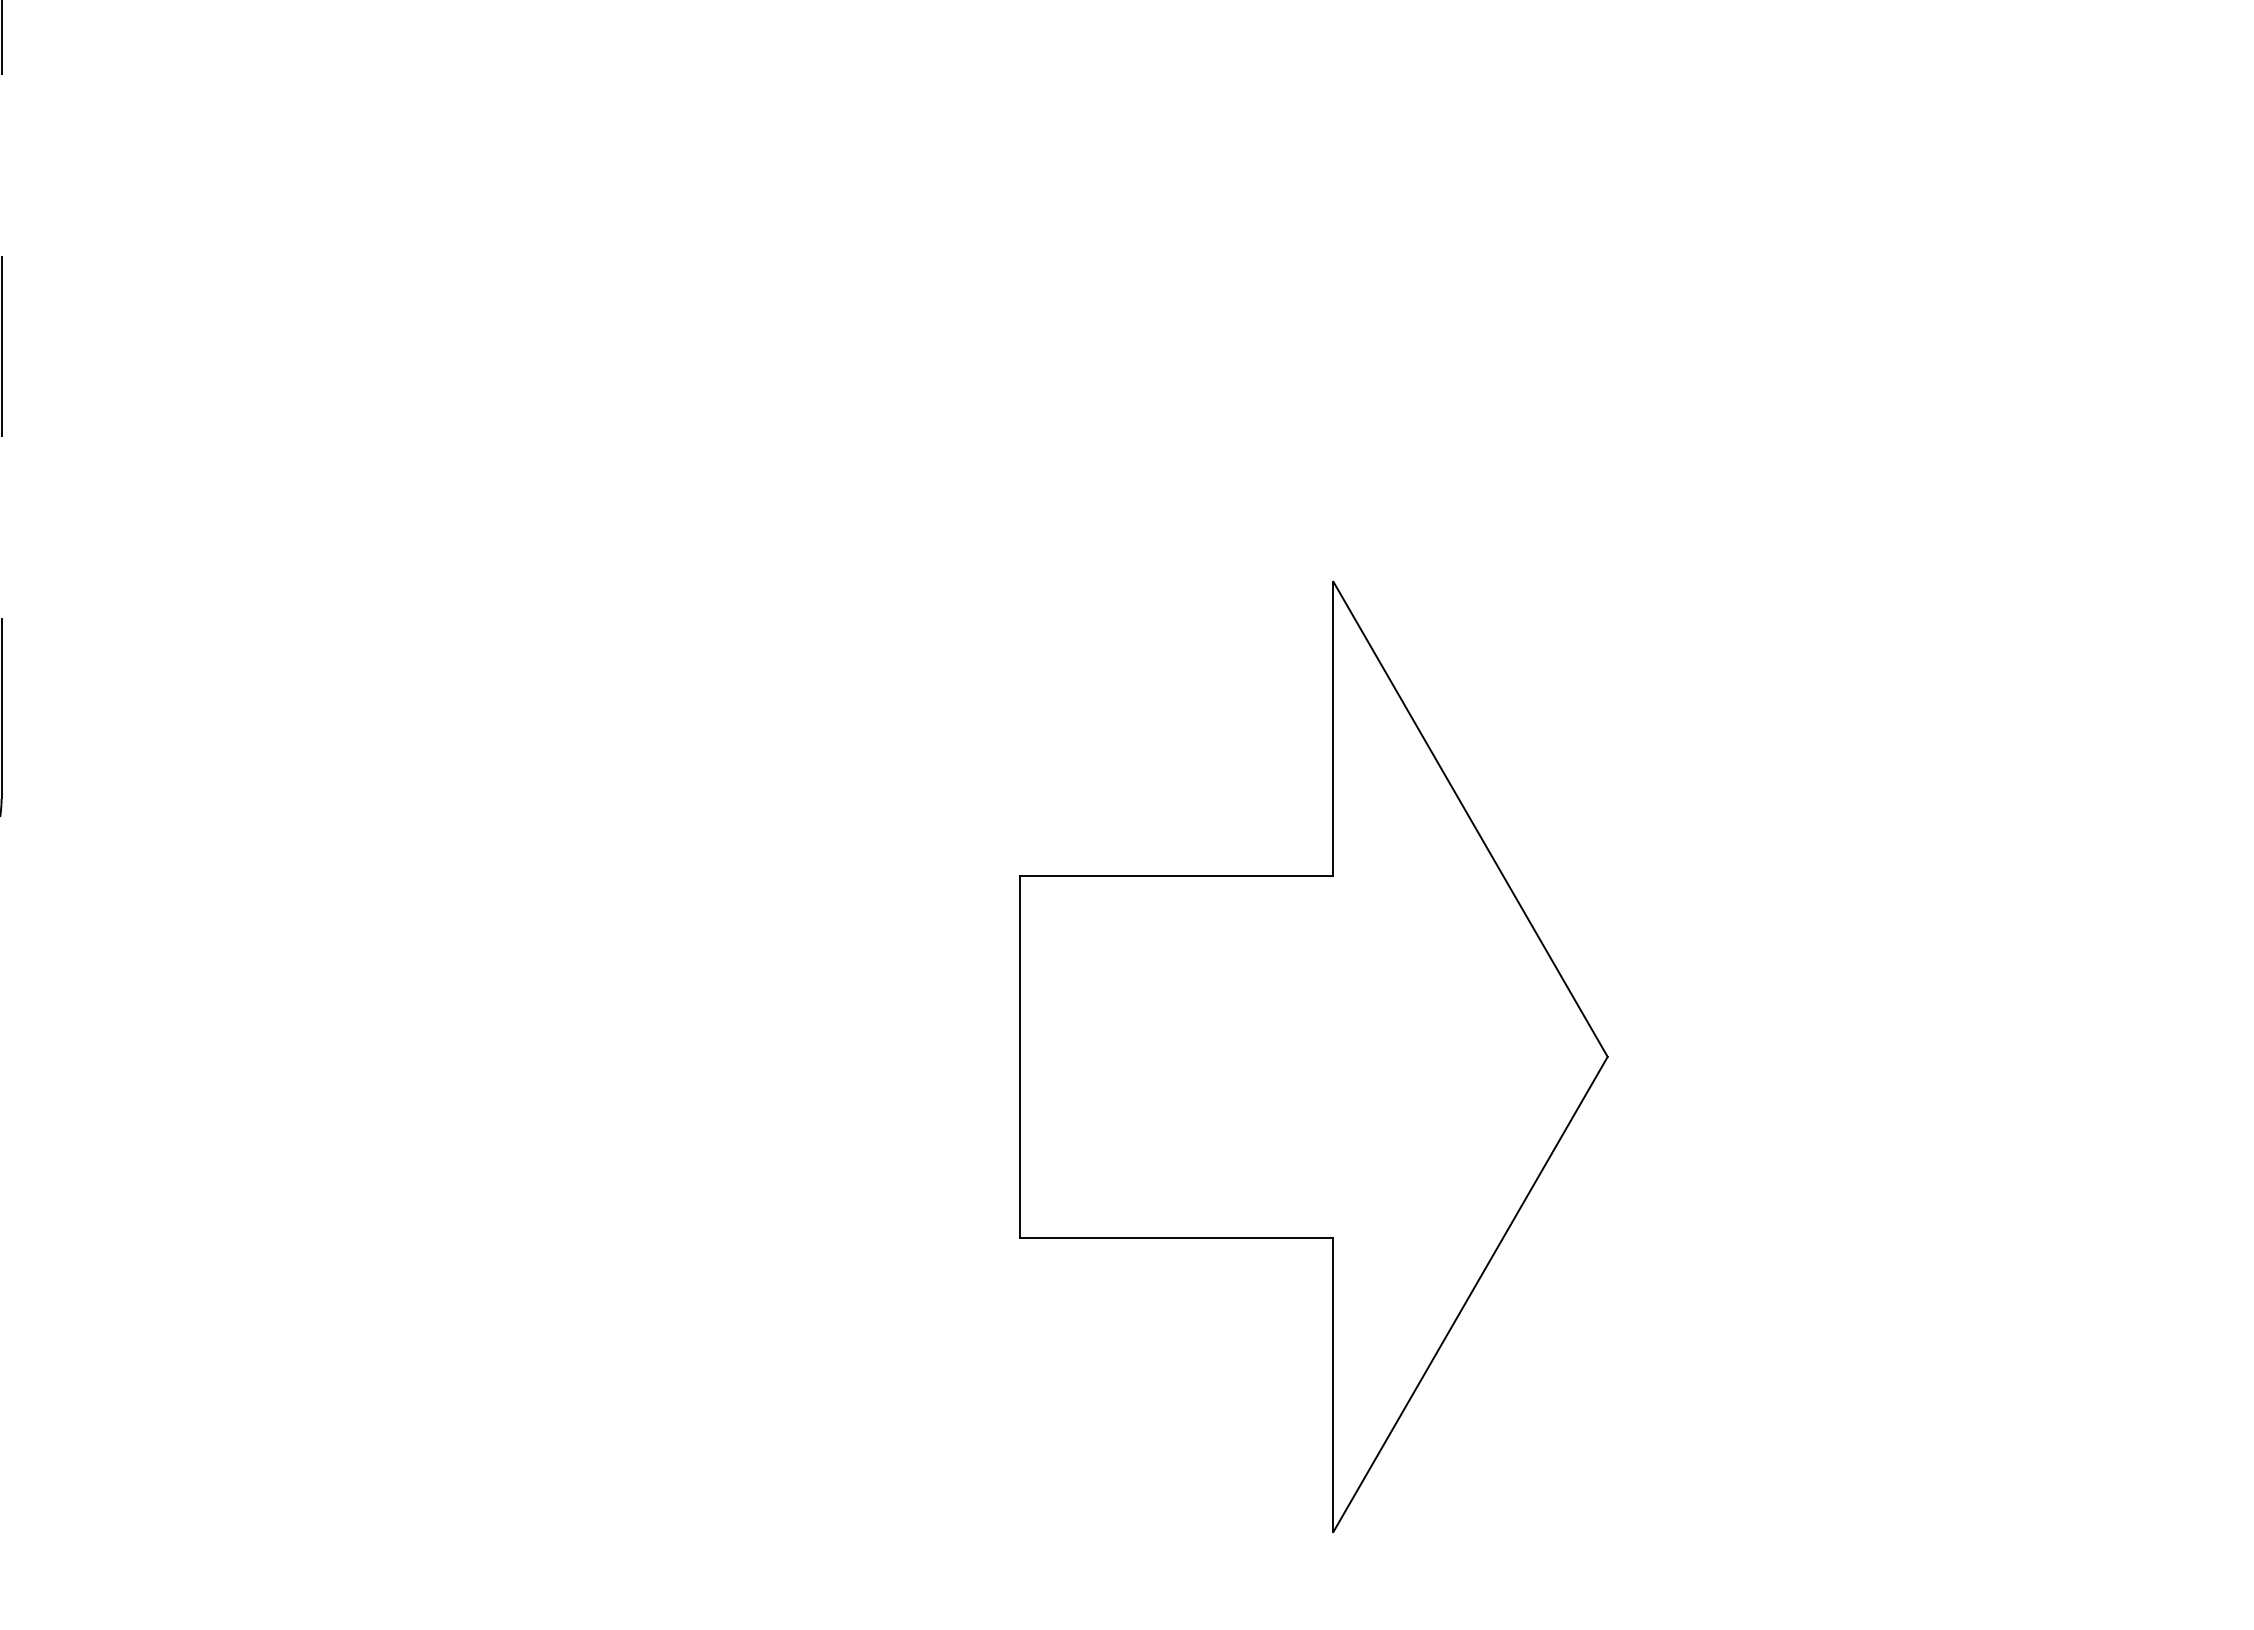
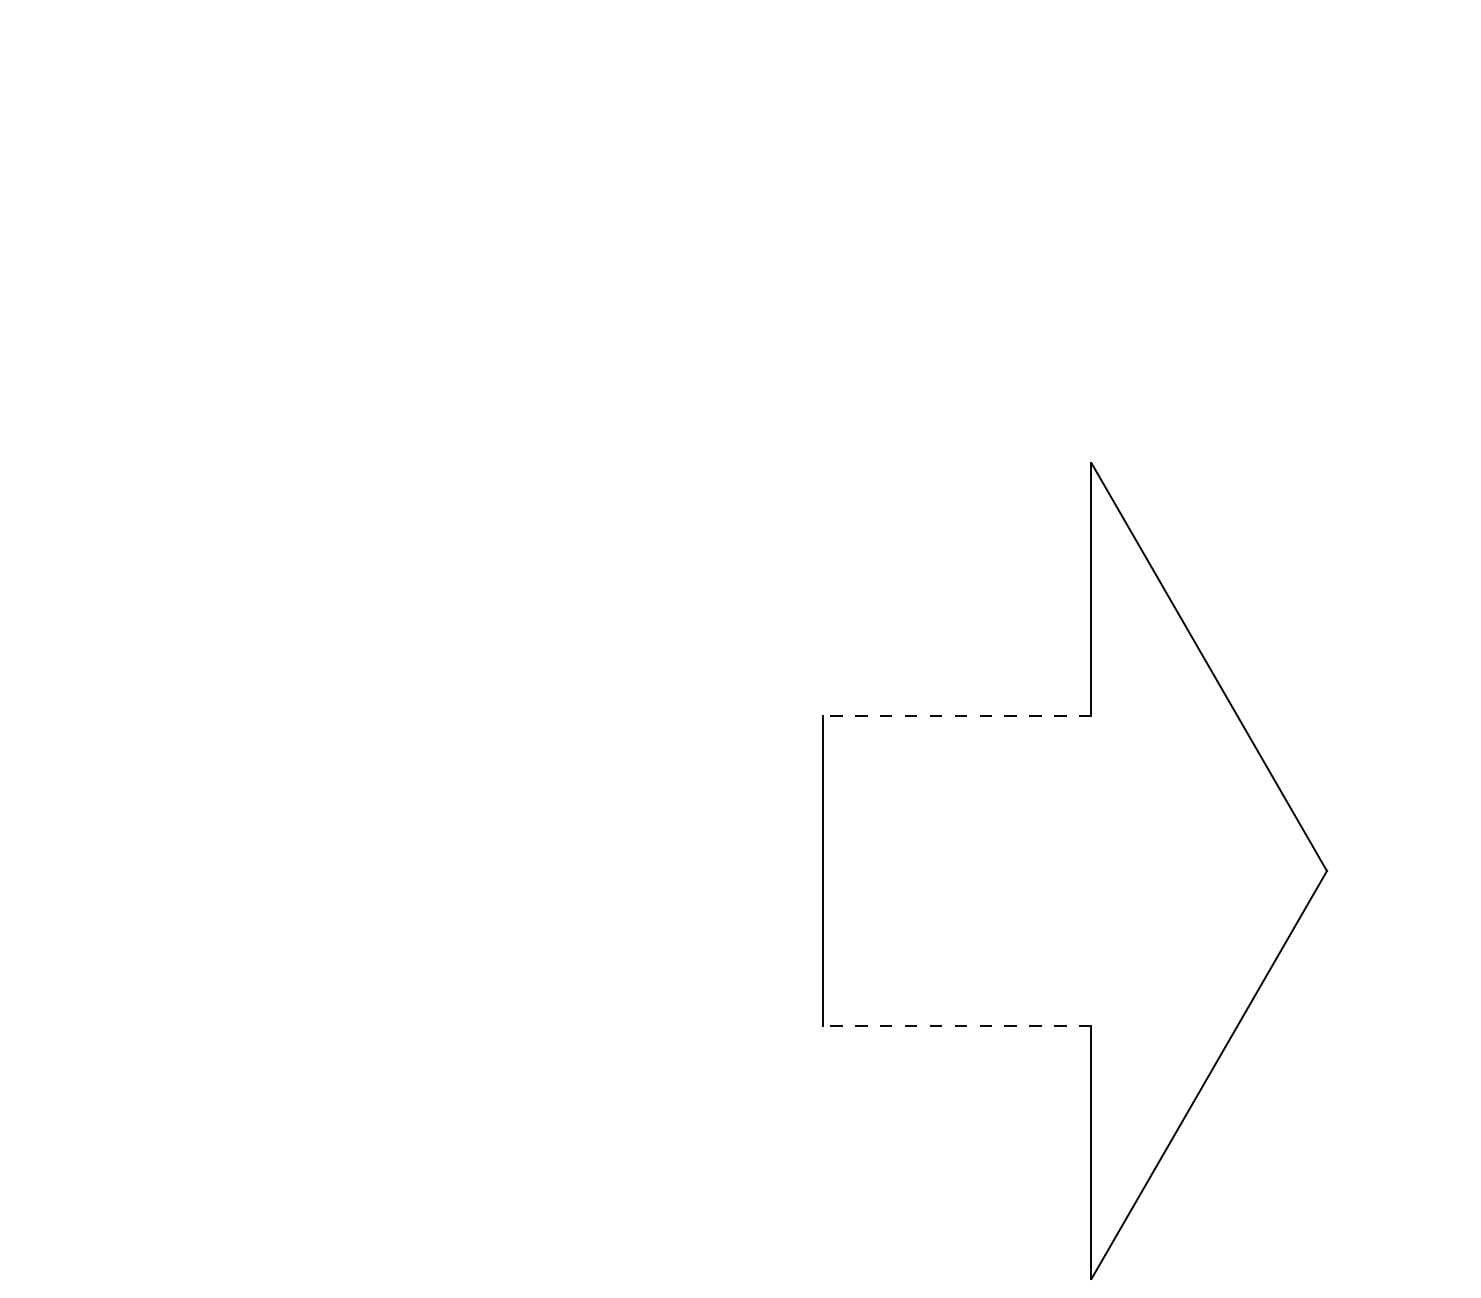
line: (1176, 876) -> (956, 716), solid -> dashed
line: (1176, 1237) -> (956, 1026), solid -> dashed

